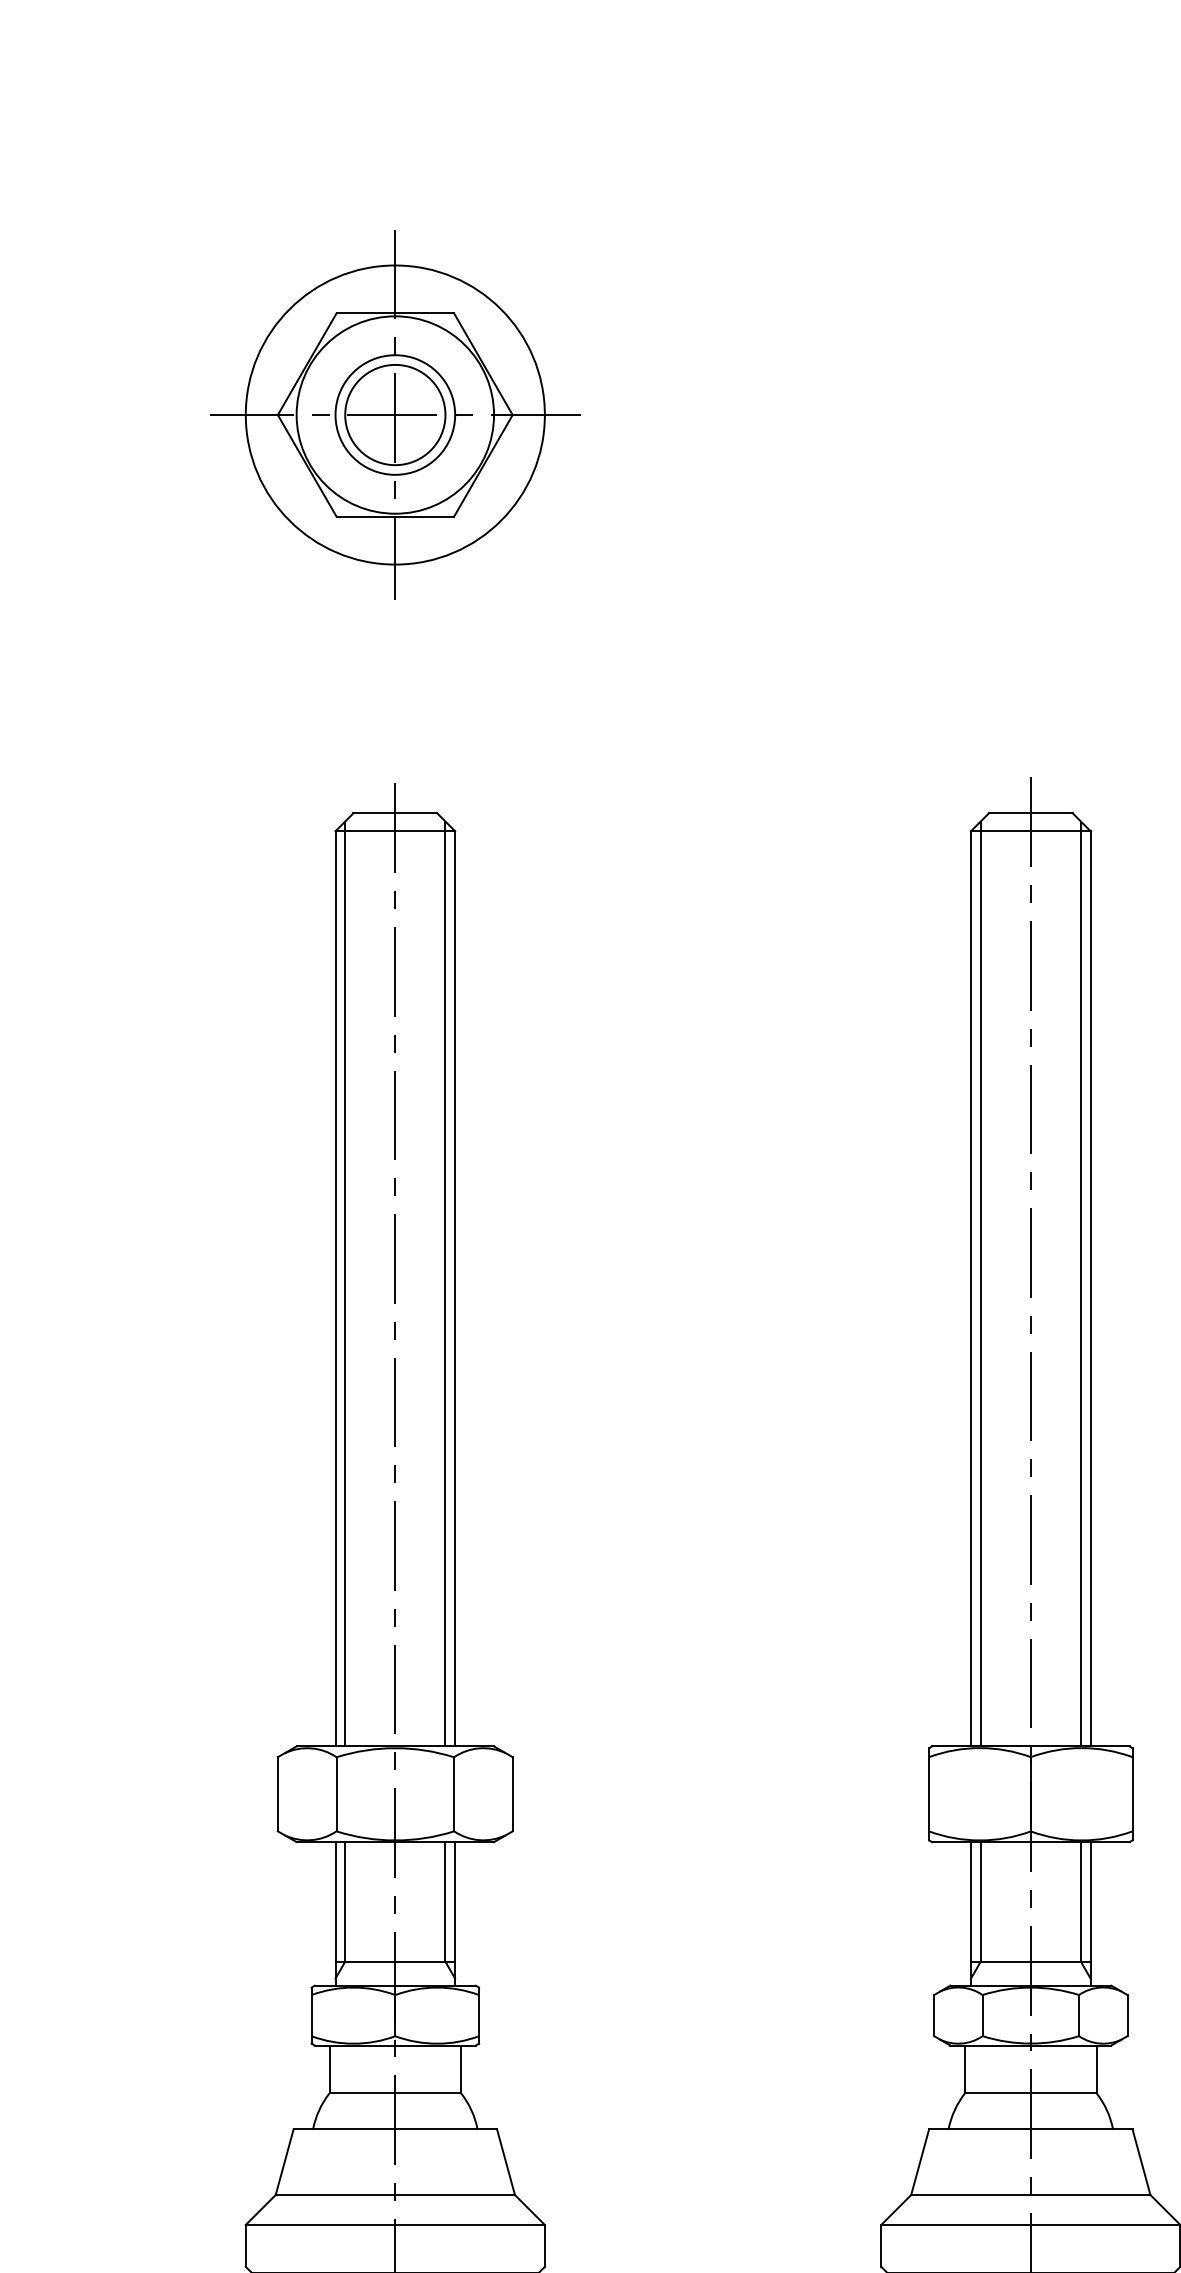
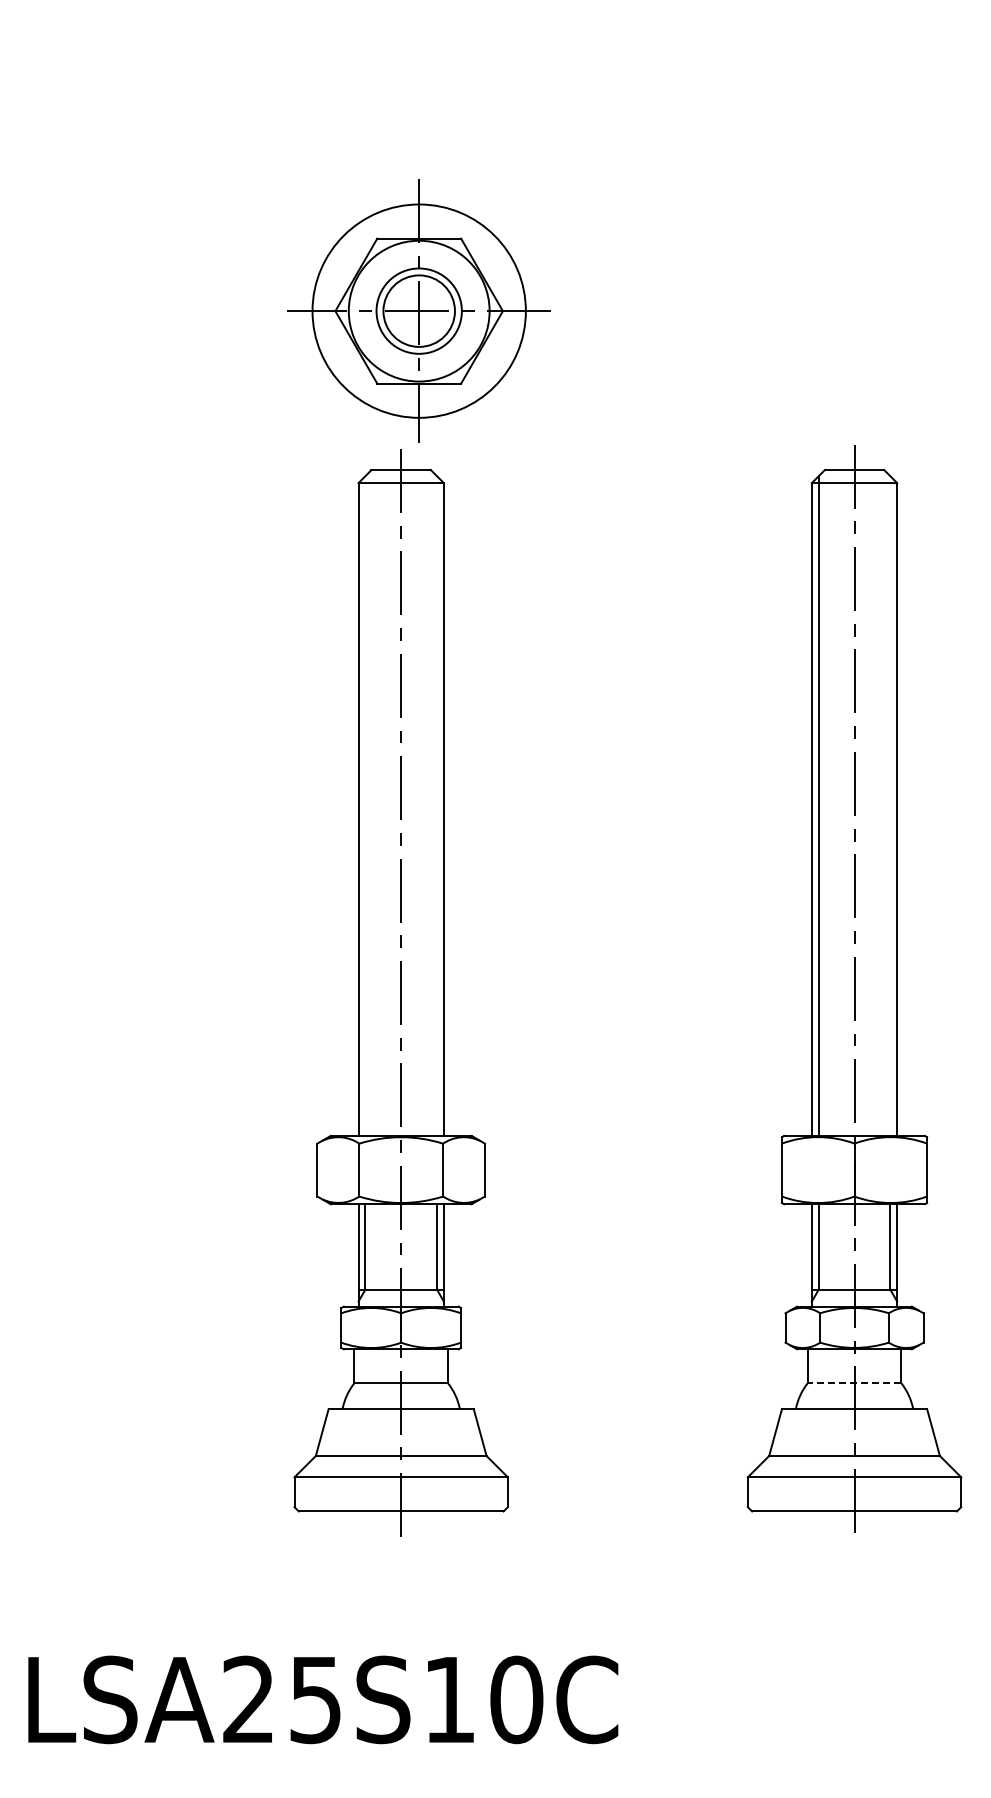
part: (394, 414) -> (418, 310), moved
line: (345, 1283) -> (365, 805), removed
line: (444, 1283) -> (436, 805), removed
line: (1081, 1283) -> (890, 805), removed
line: (1030, 2093) -> (854, 1383), solid -> dashed

